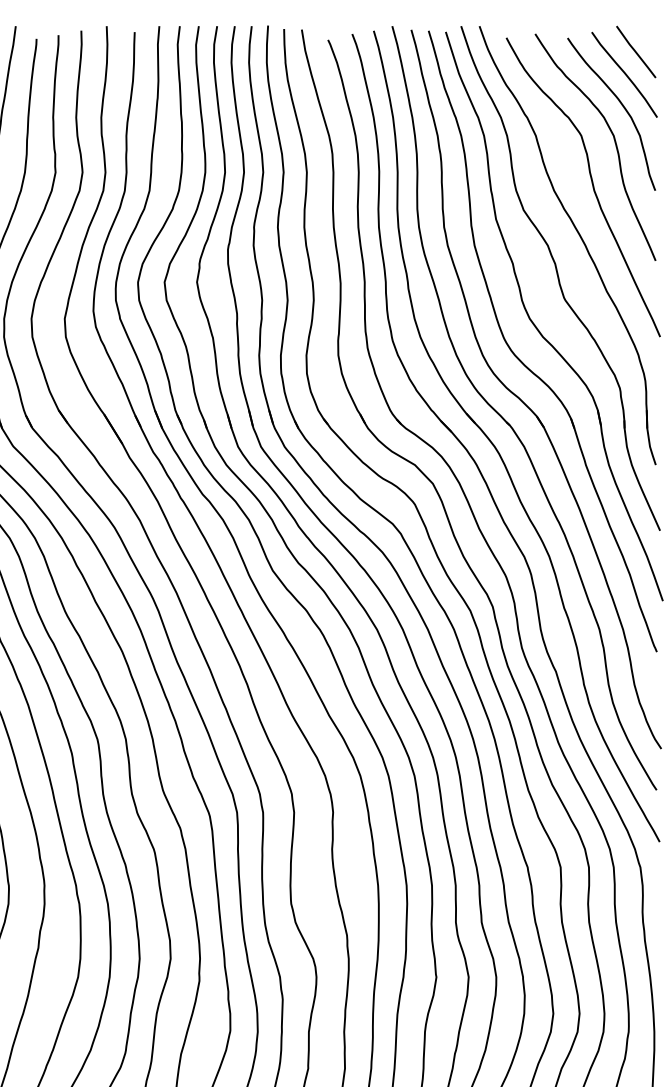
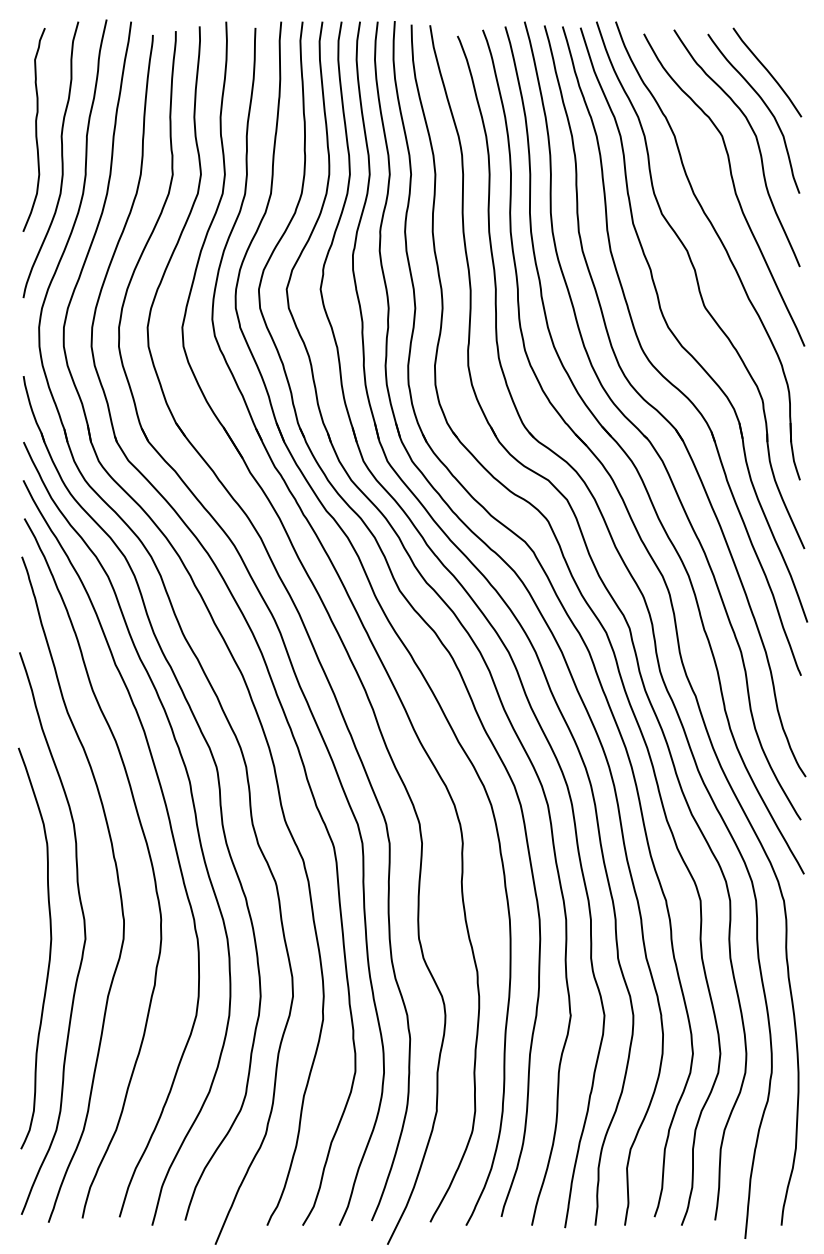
line: (636, 51) -> (779, 48), removed

